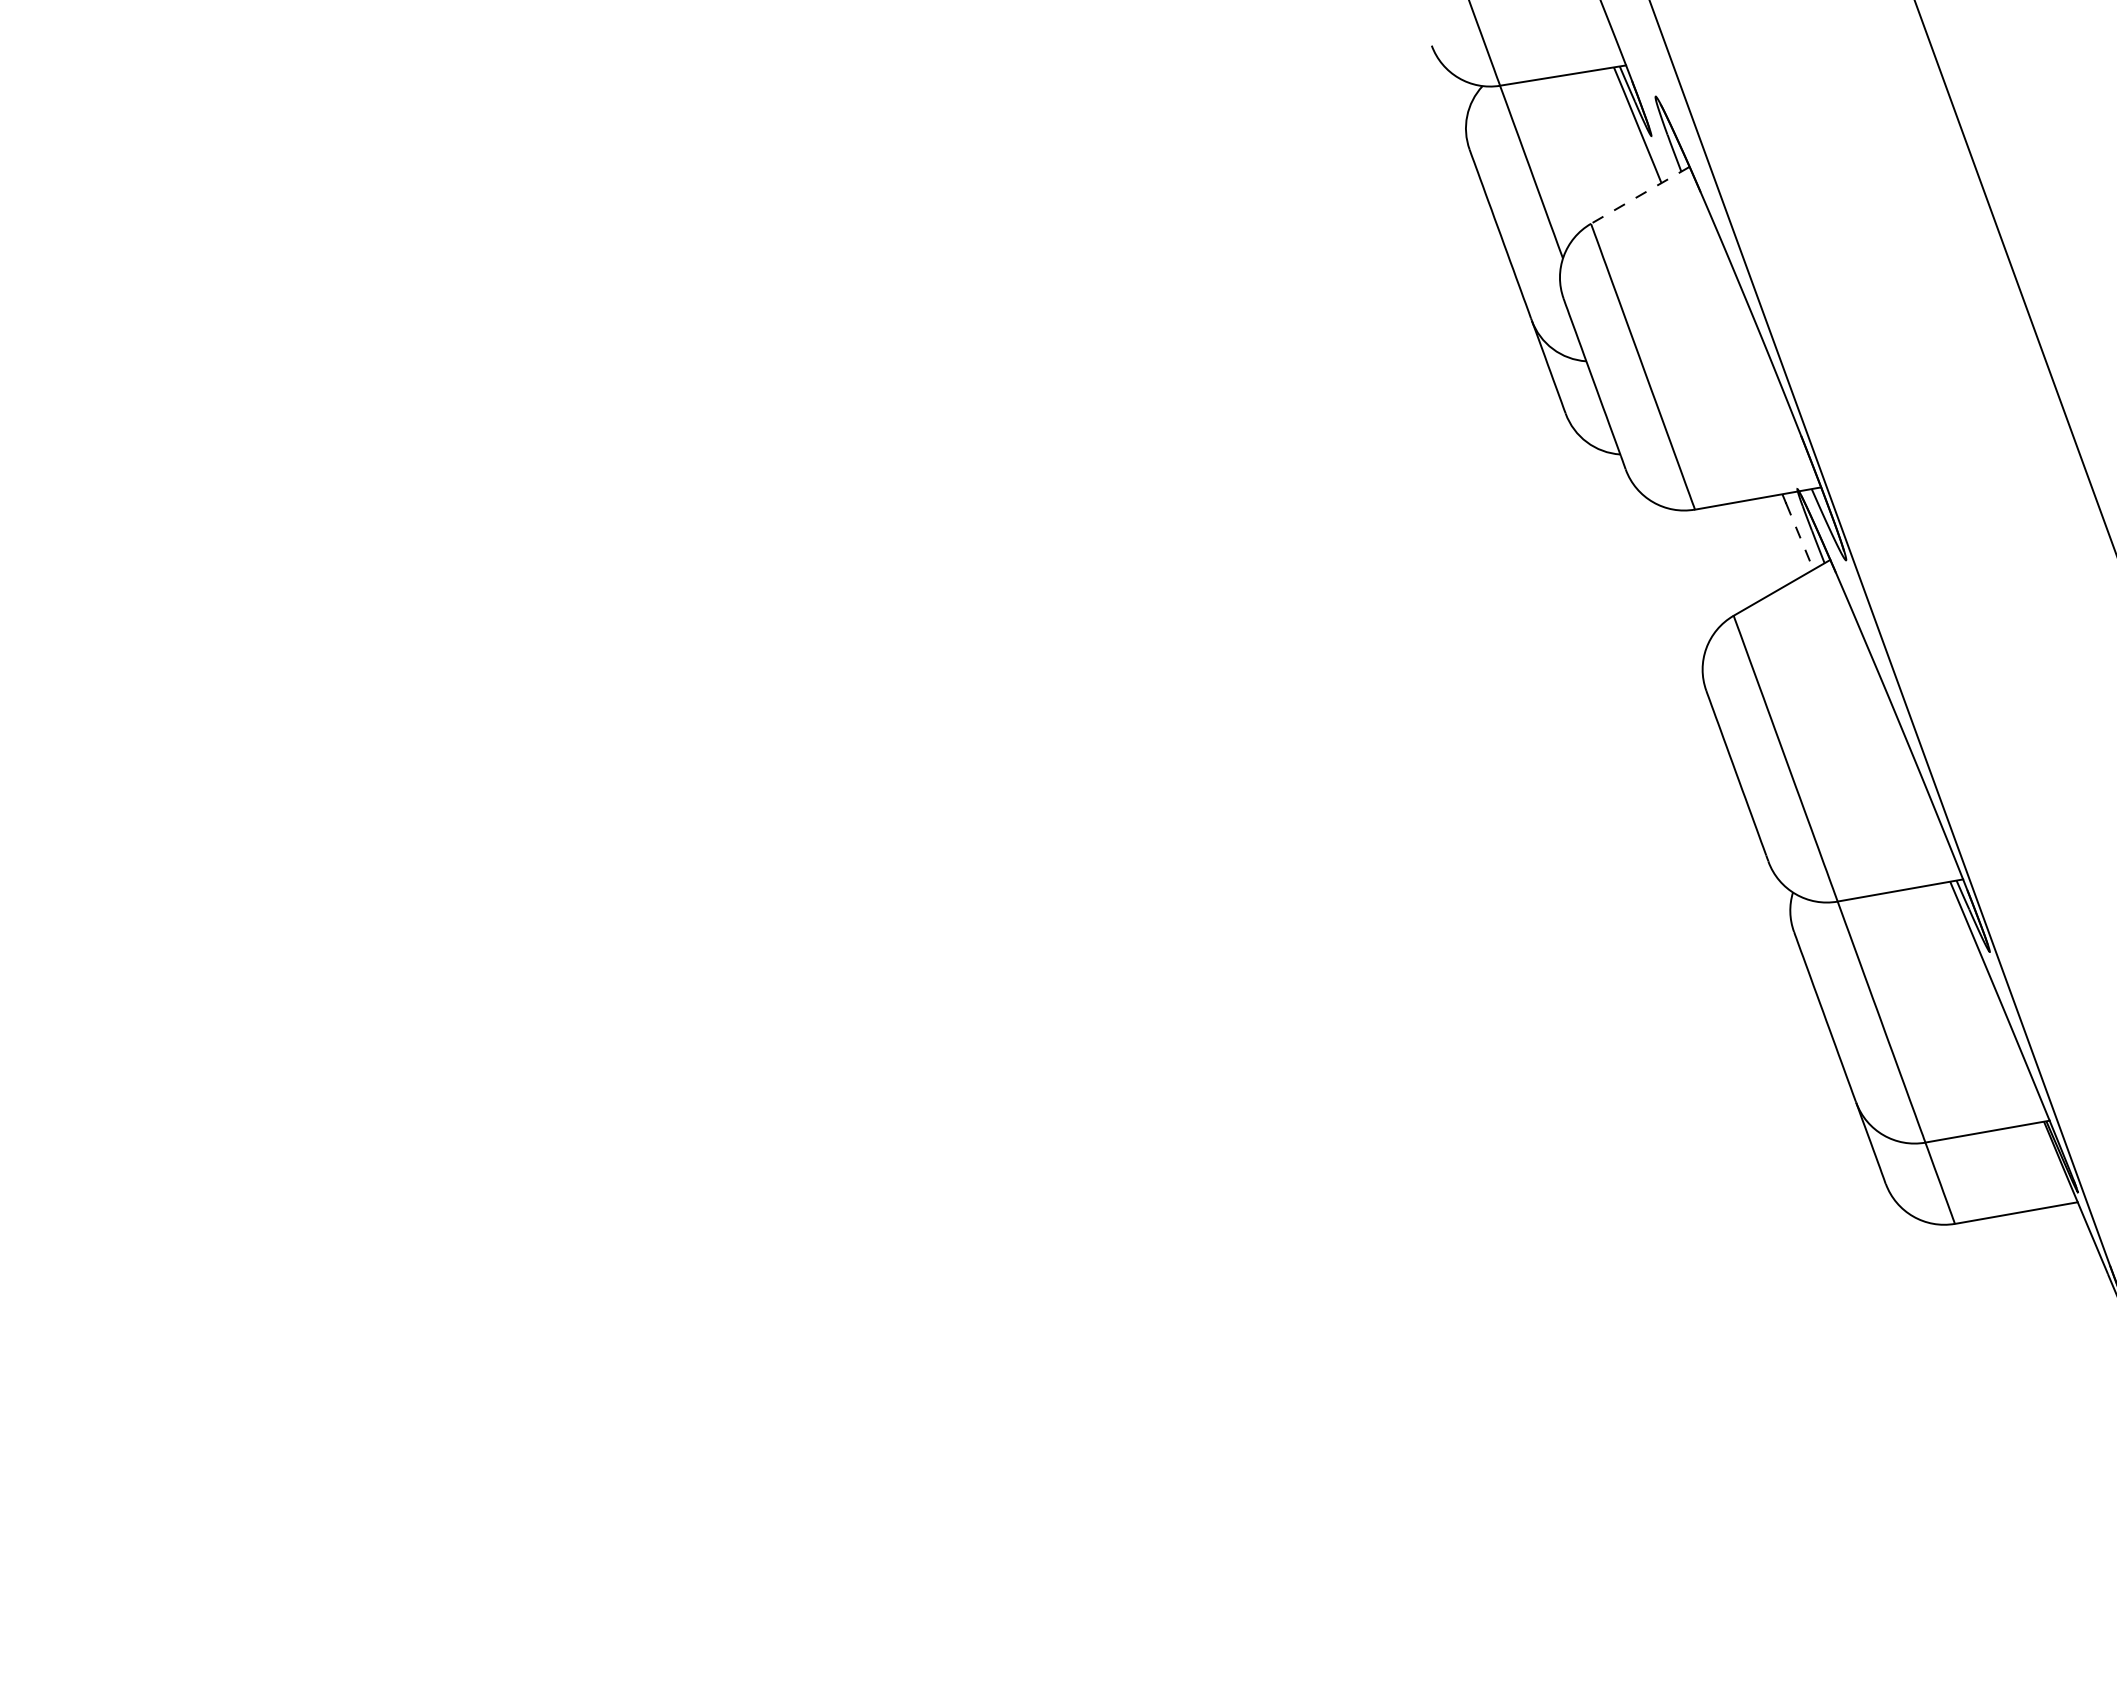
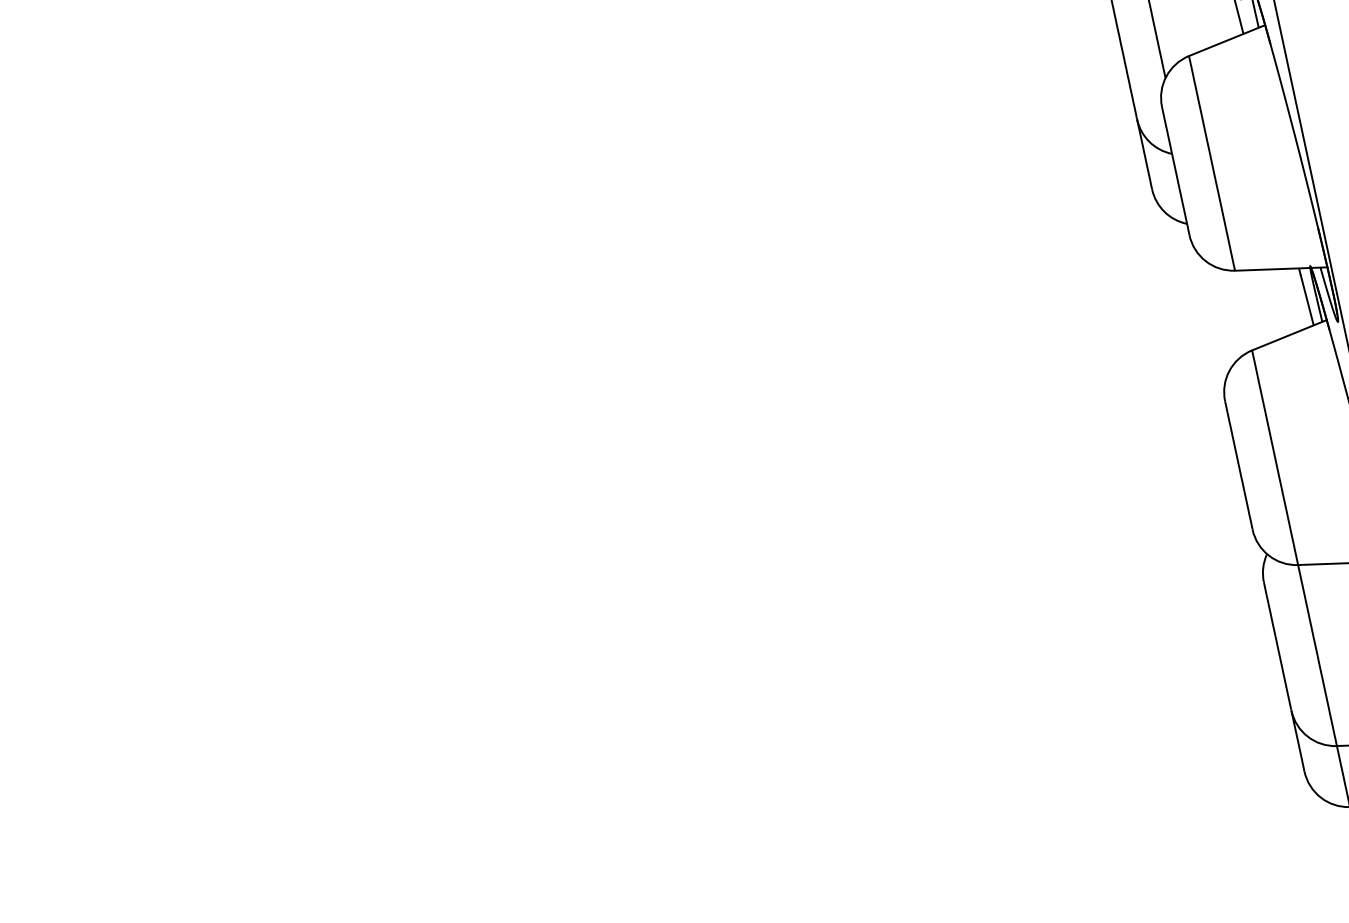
line: (1640, 195) -> (1227, 40), dashed -> solid
line: (1800, 537) -> (1307, 301), dashed -> solid

